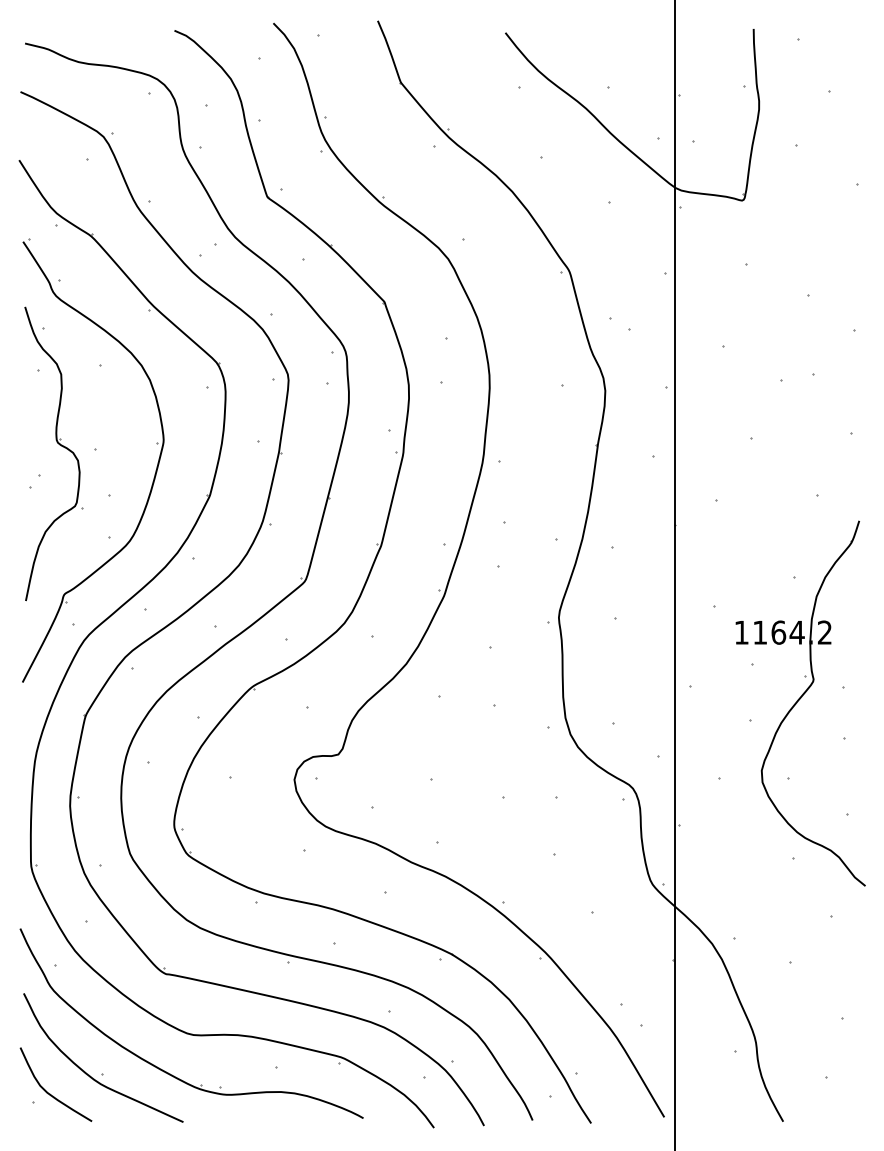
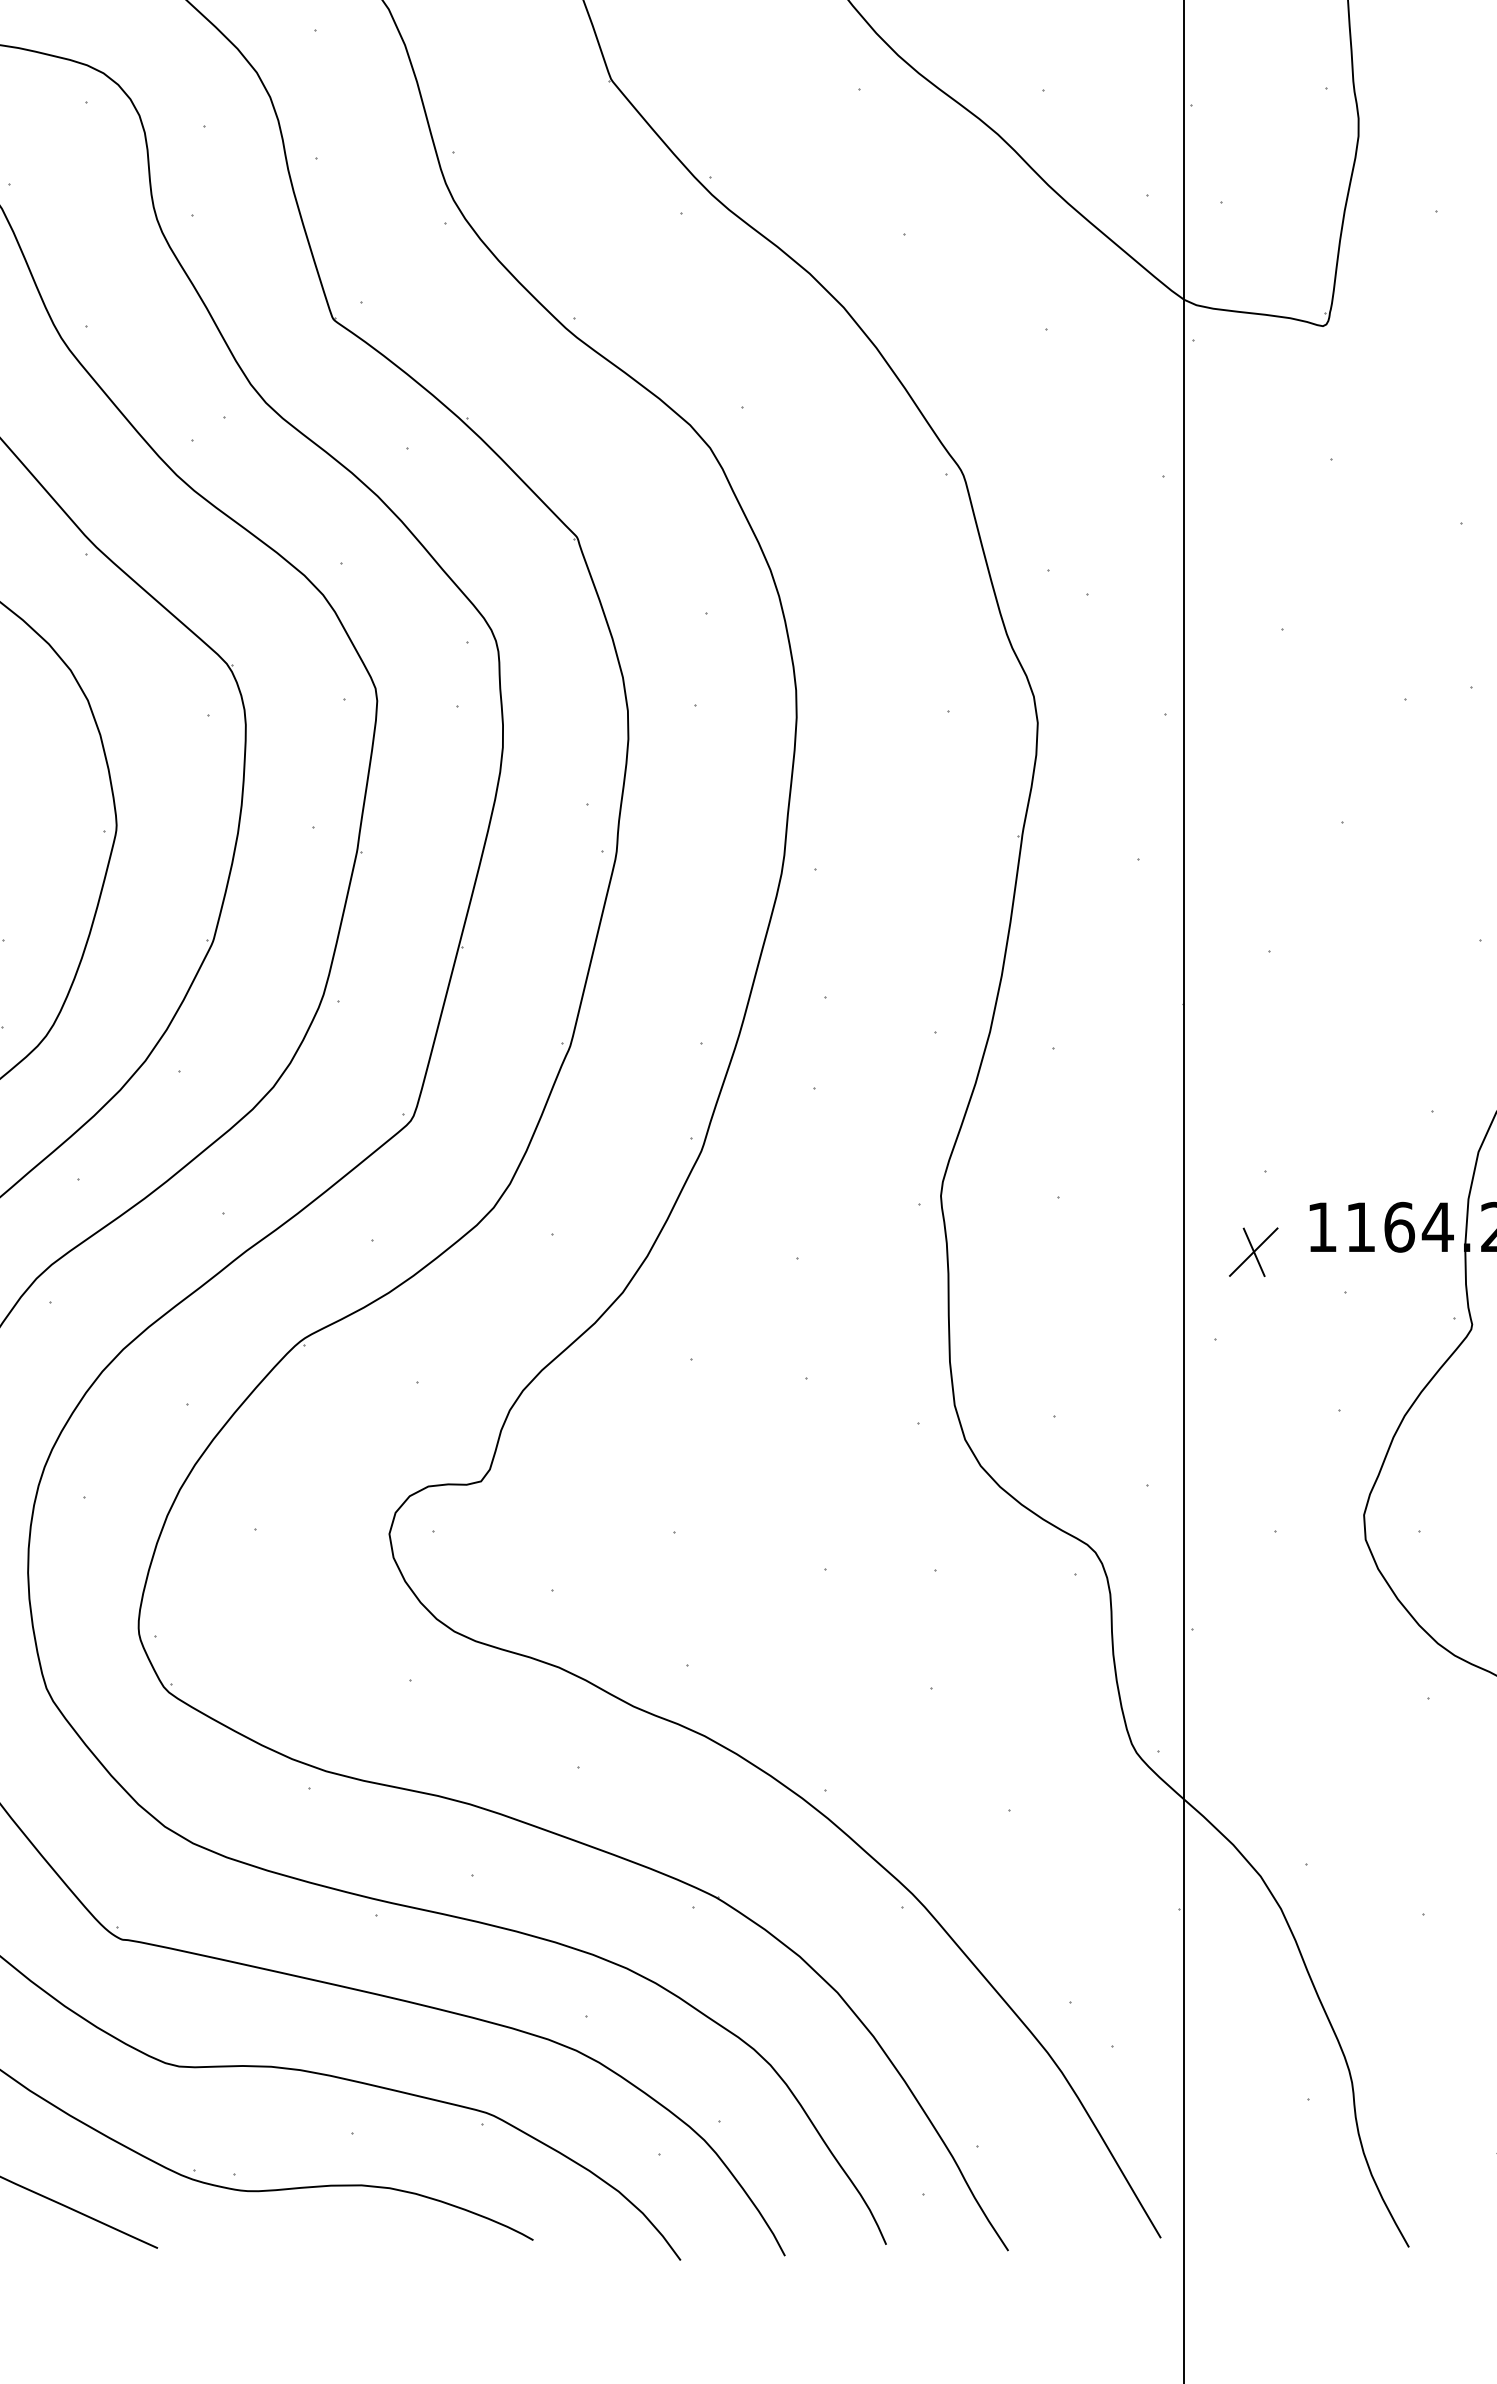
part: (708, 644) -> (1252, 1251), added

